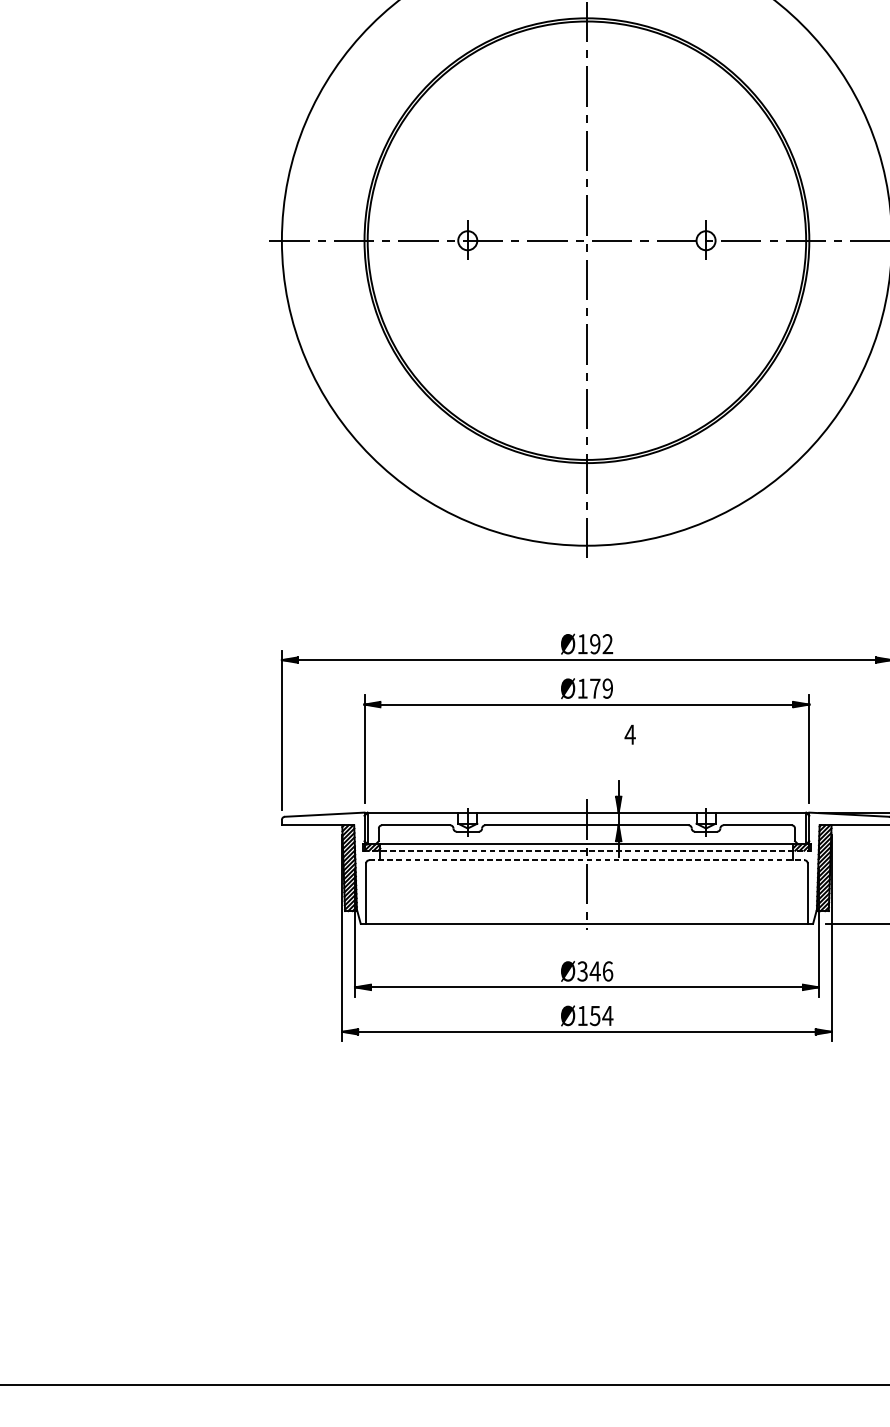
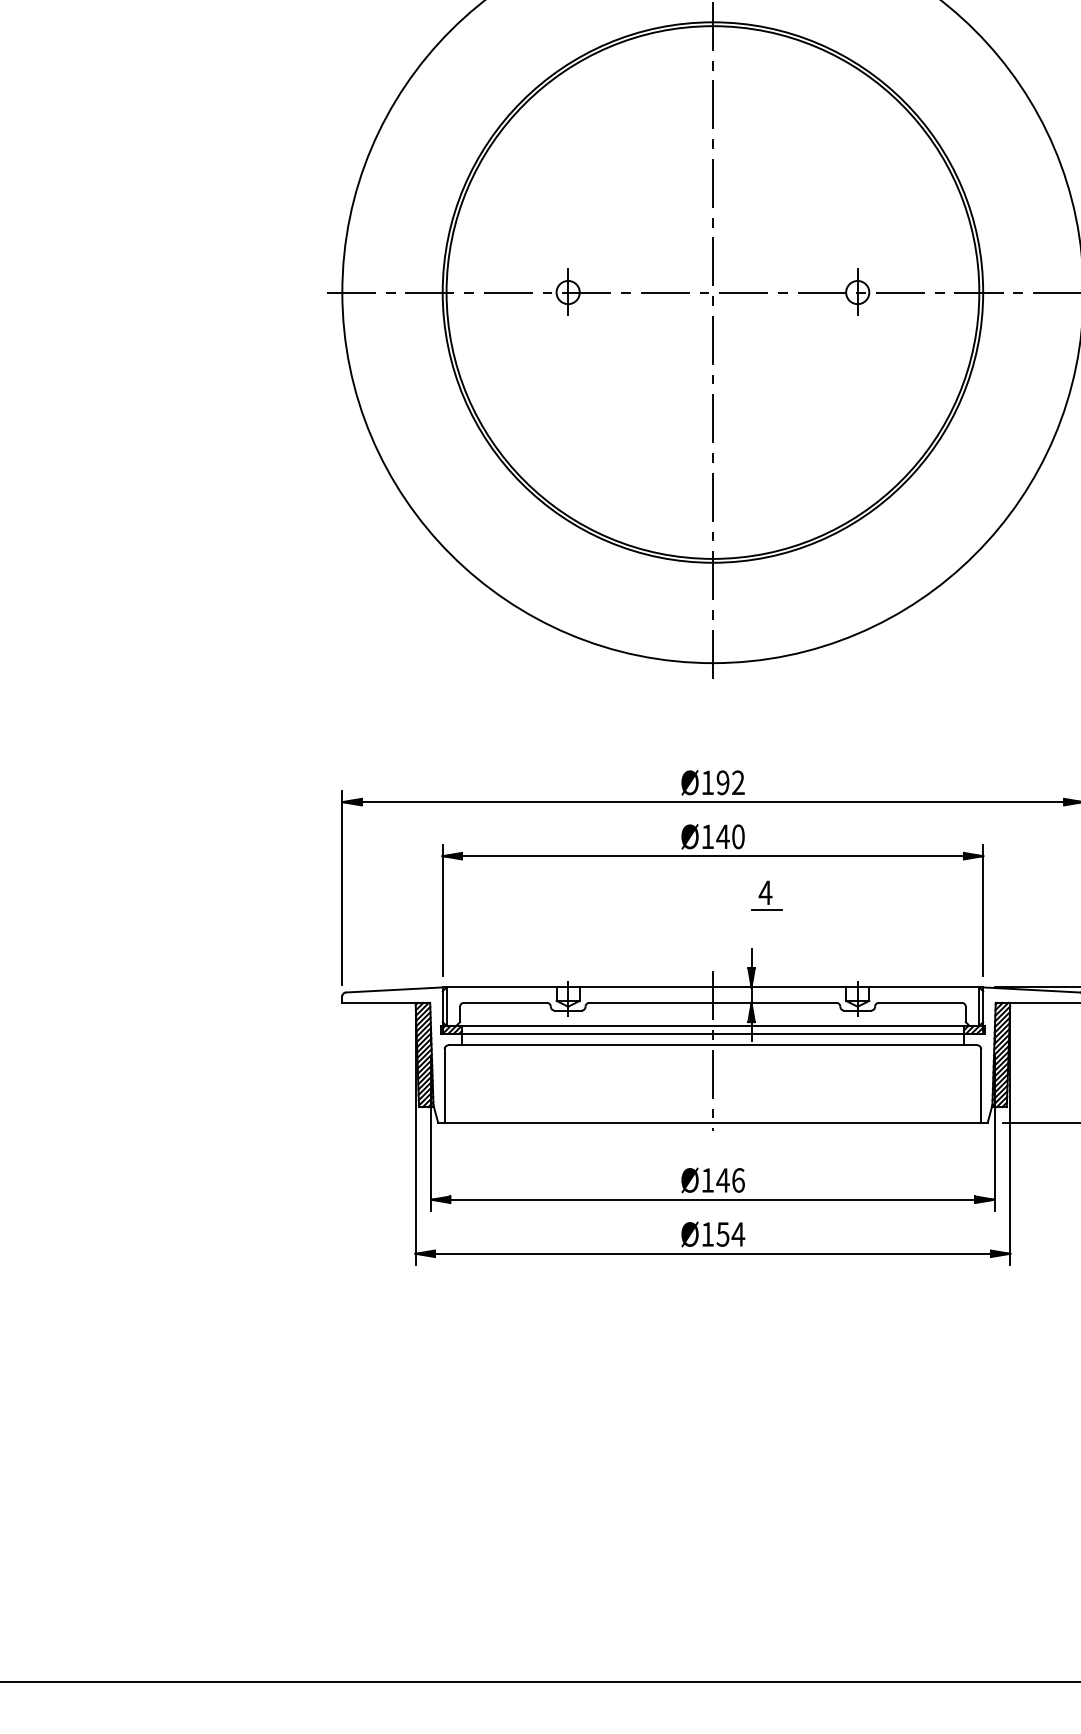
text: (601, 688) -> (730, 836), Ø179 -> Ø140
line: (630, 749) -> (766, 910), added
line: (587, 850) -> (713, 1033), dashed -> solid
line: (587, 860) -> (713, 1045), dashed -> solid
text: (582, 971) -> (707, 1180), Ø346 -> Ø146

